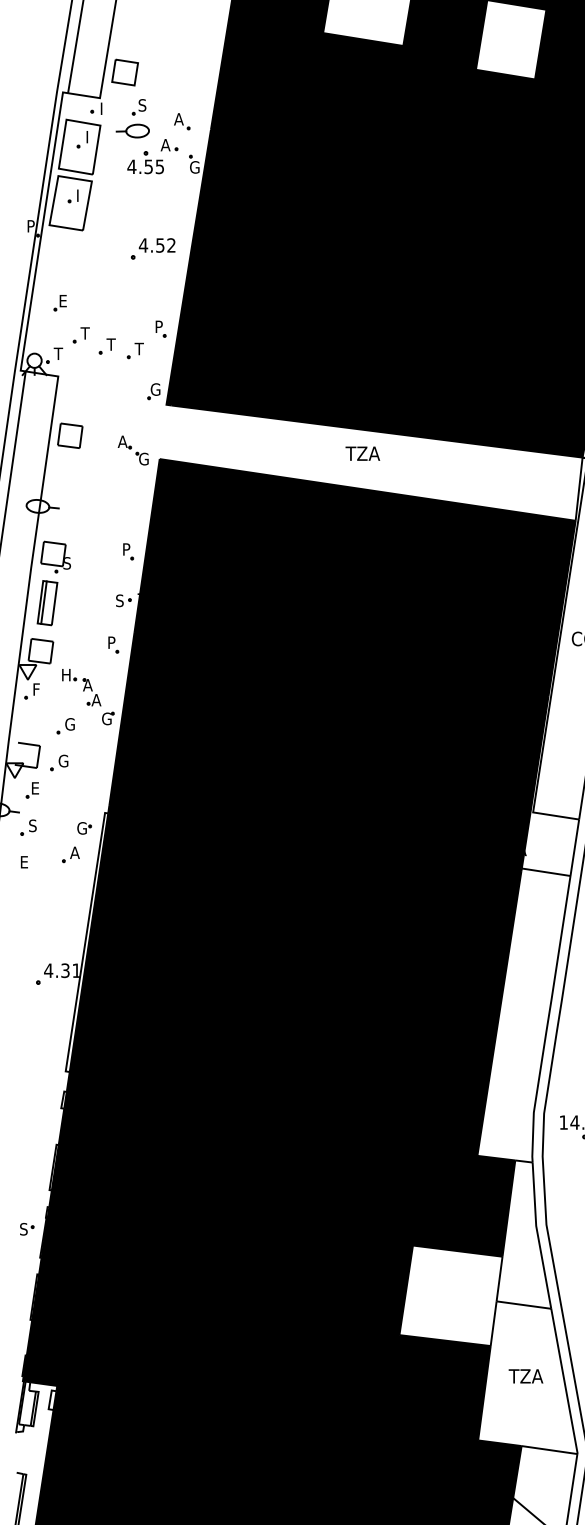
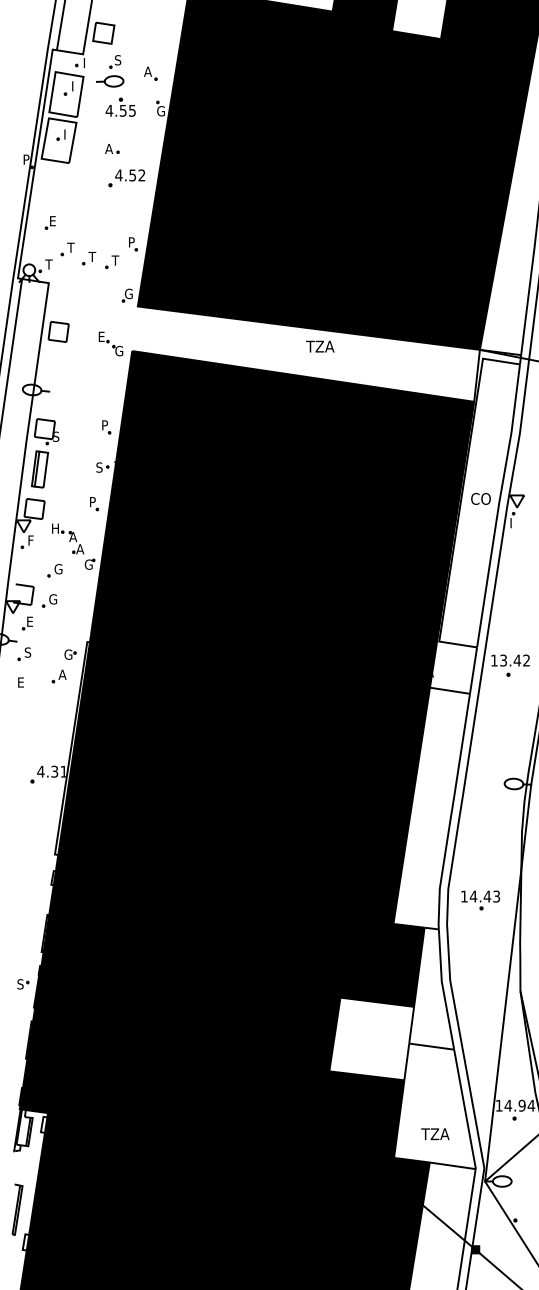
part: (169, 144) -> (112, 148), moved
text: (122, 441) -> (101, 336), A -> E
text: (363, 453) -> (320, 346), moved
text: (526, 1375) -> (435, 1133), moved

